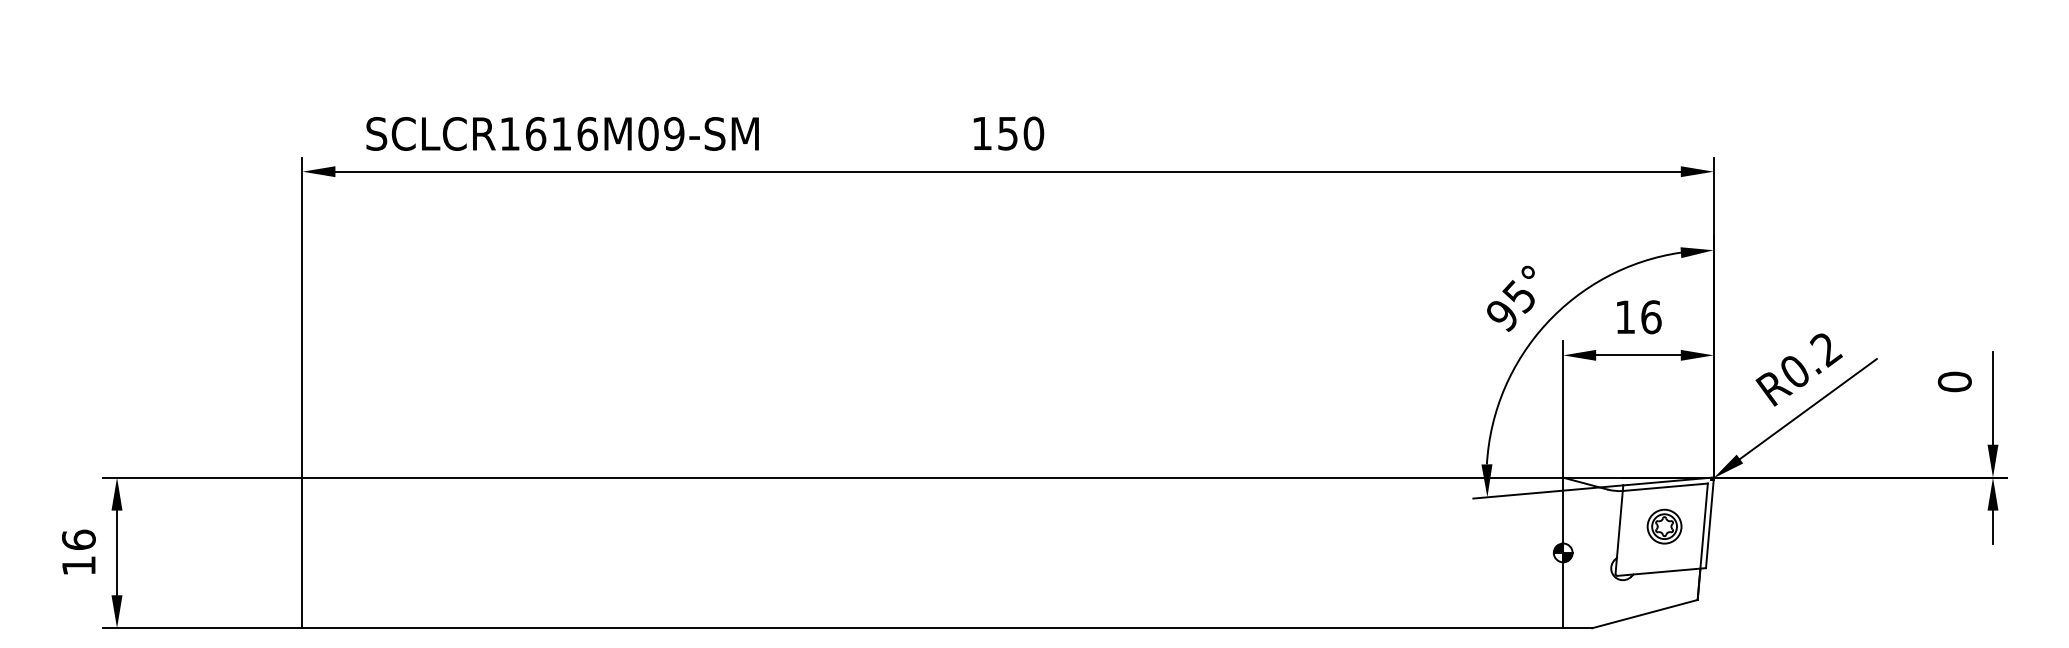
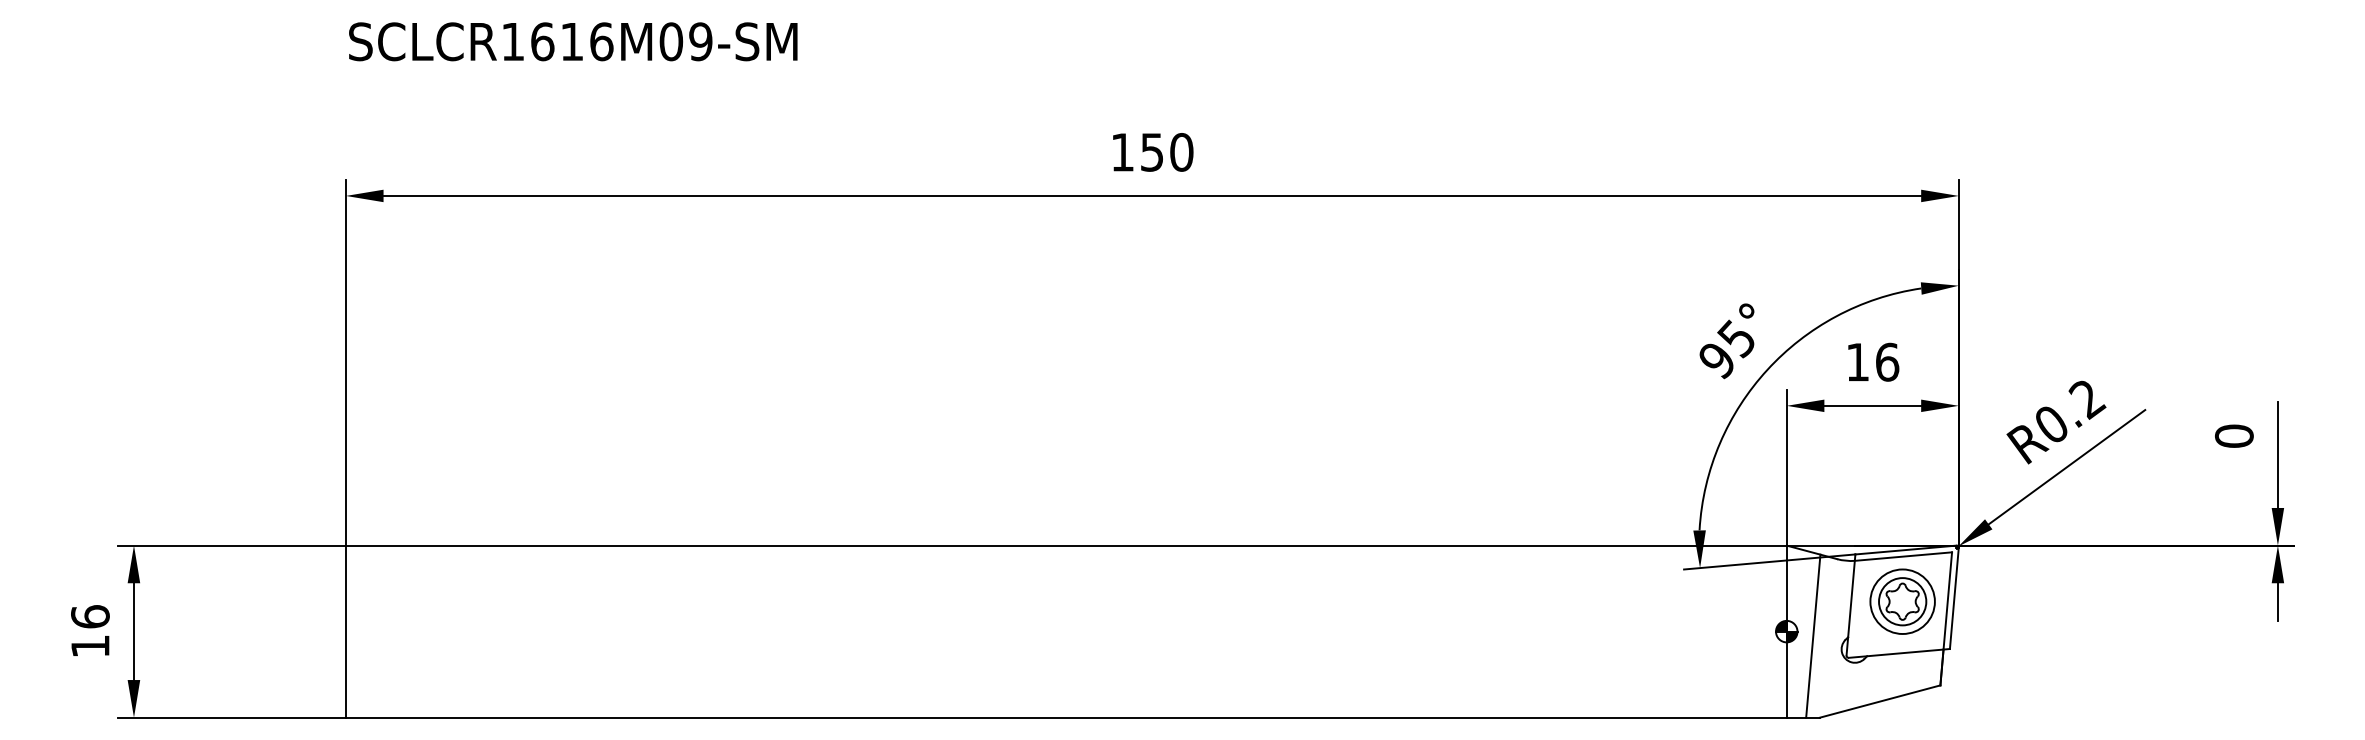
text: (562, 133) -> (573, 41), moved
part: (1664, 526) -> (1902, 601), size x1.67
line: (1586, 556) -> (1813, 635), added

